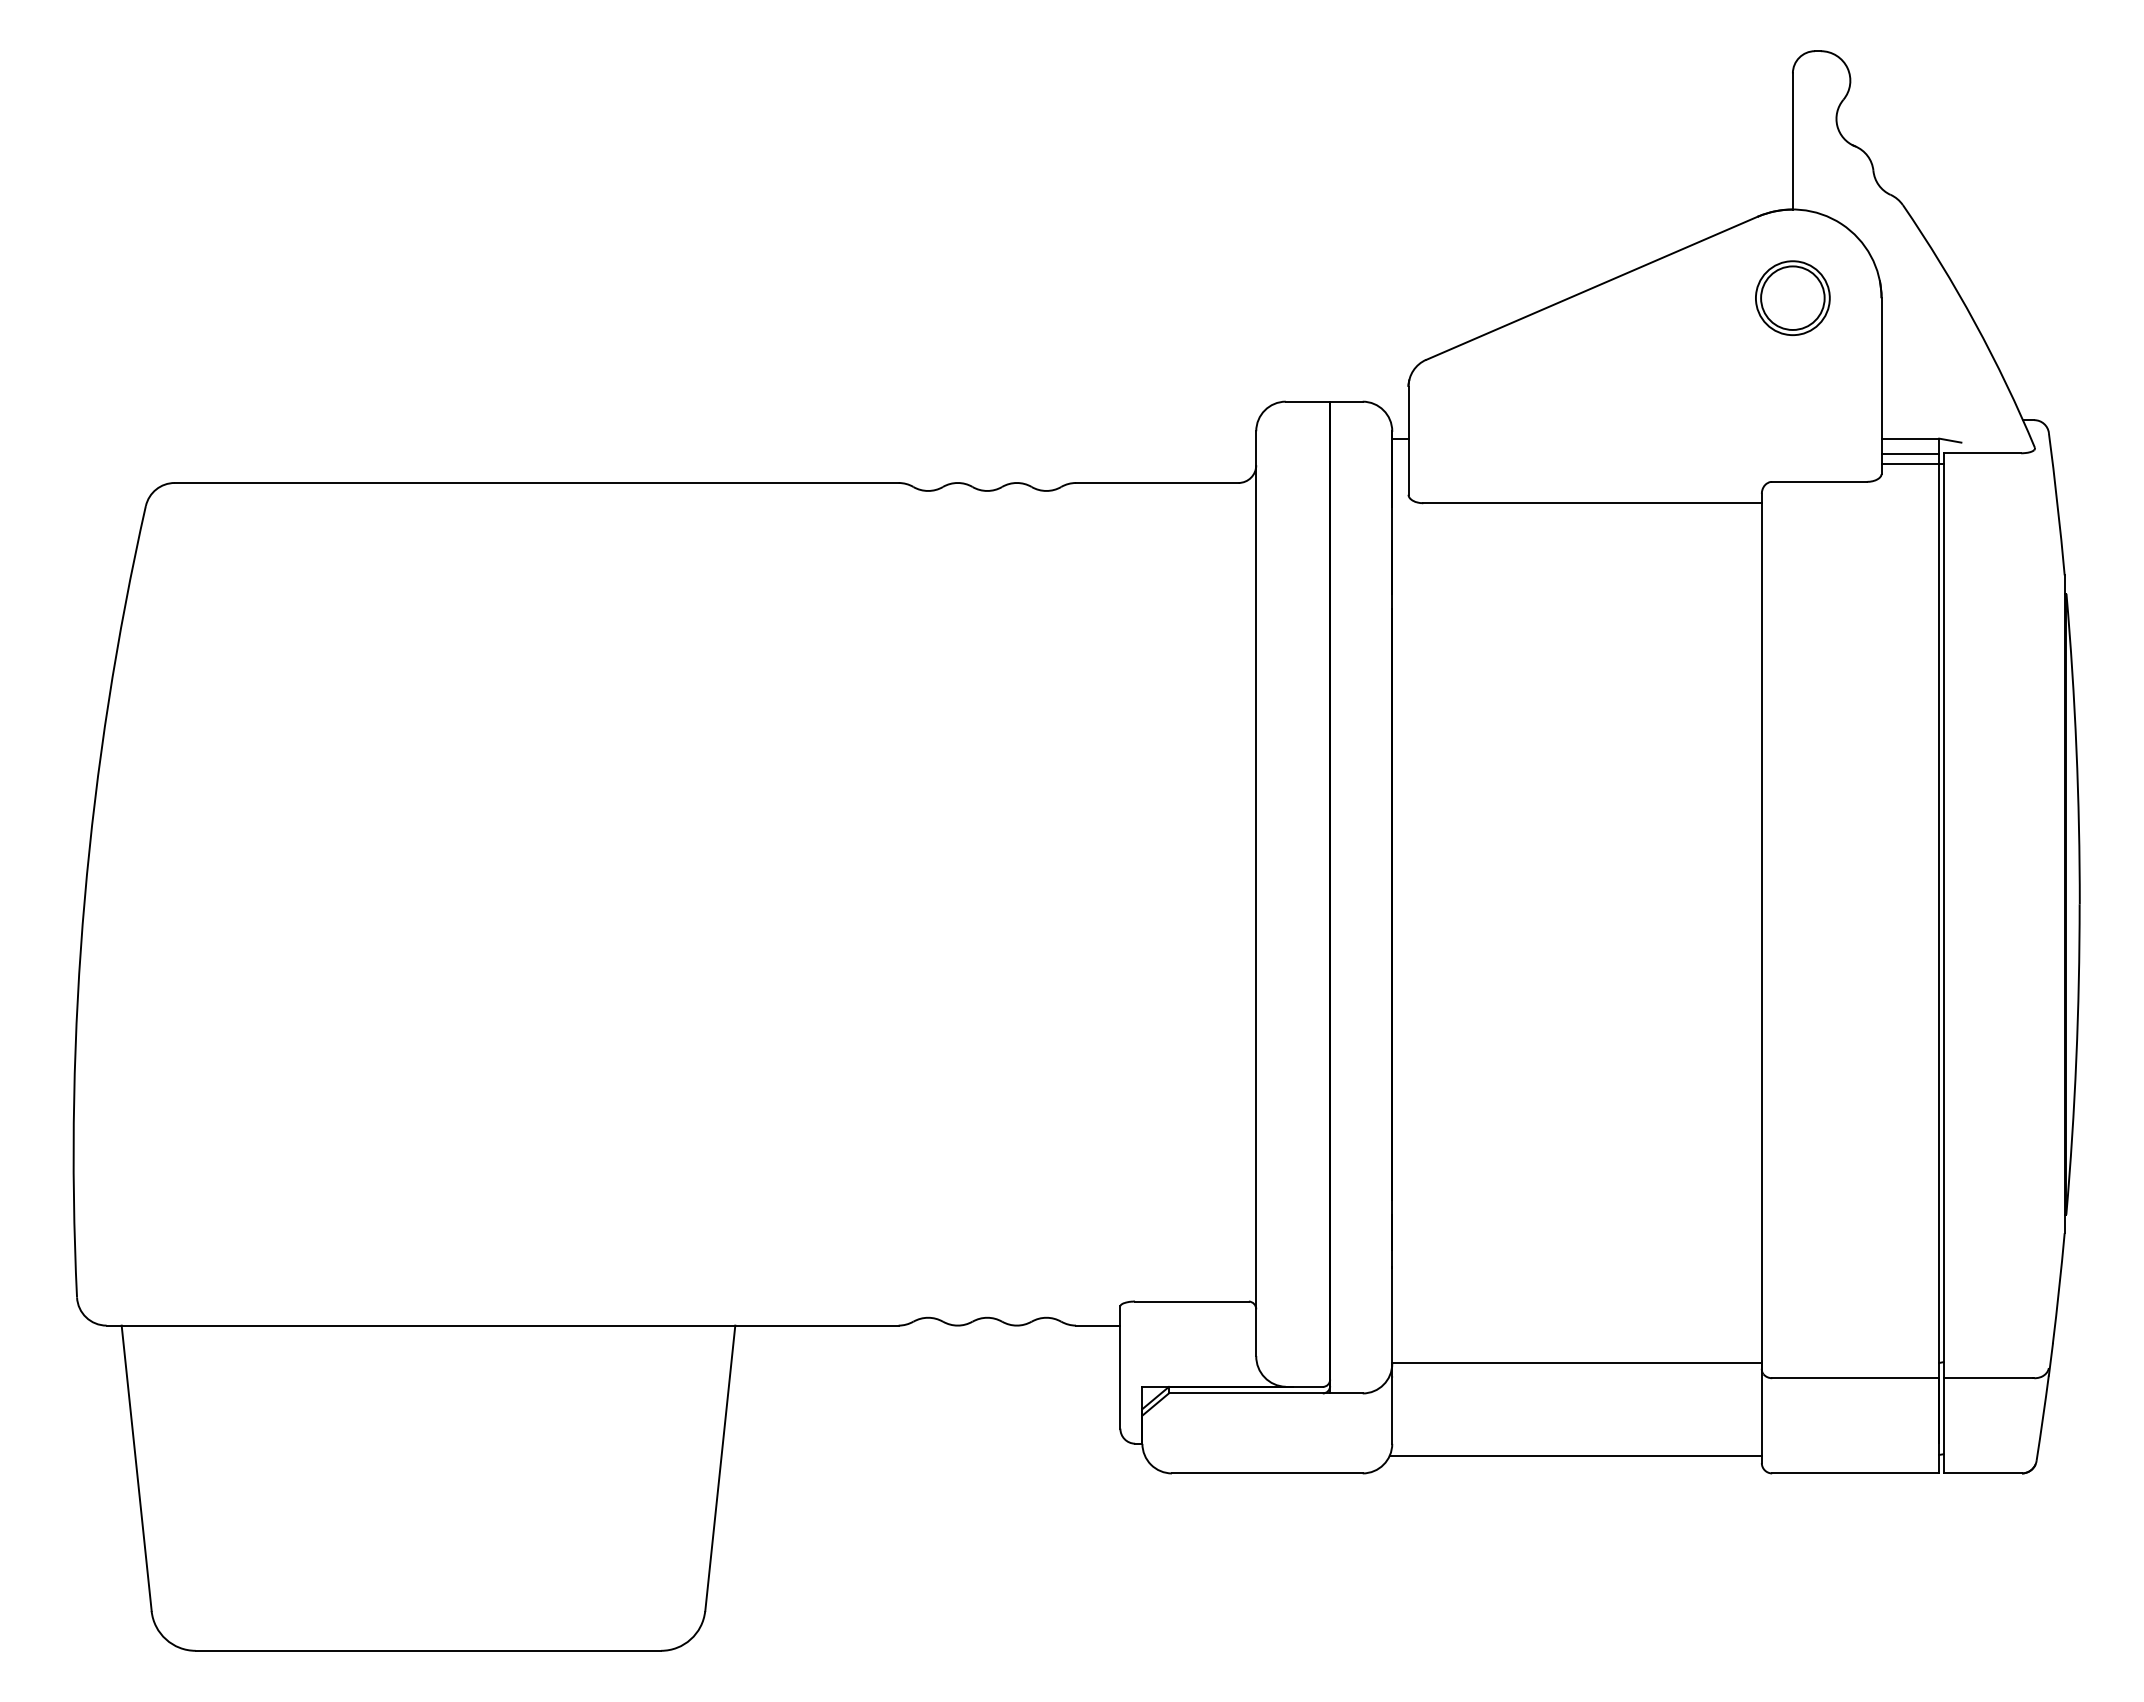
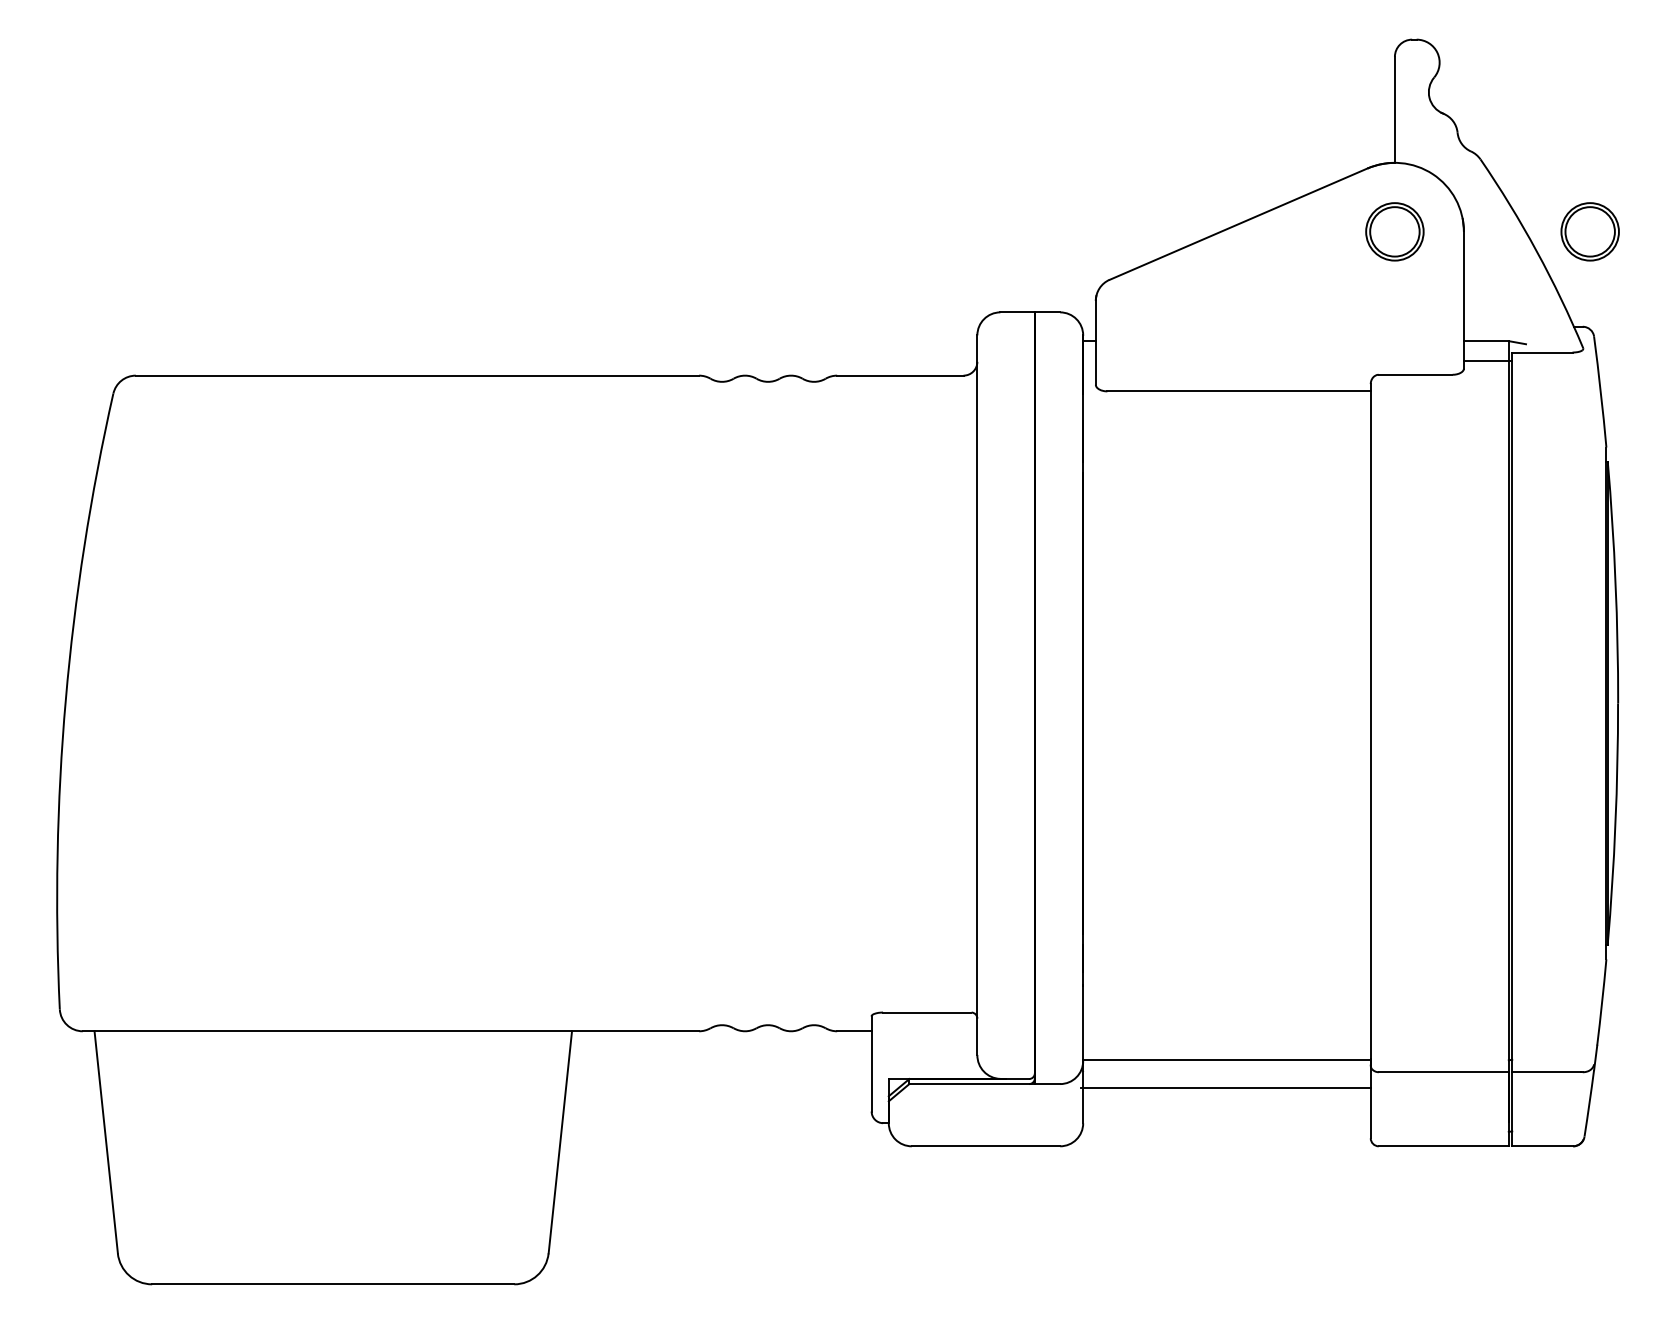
part: (2043, 297) -> (1589, 231), added
line: (1910, 453) -> (1486, 352), removed
line: (1575, 1455) -> (1225, 1088), moved

